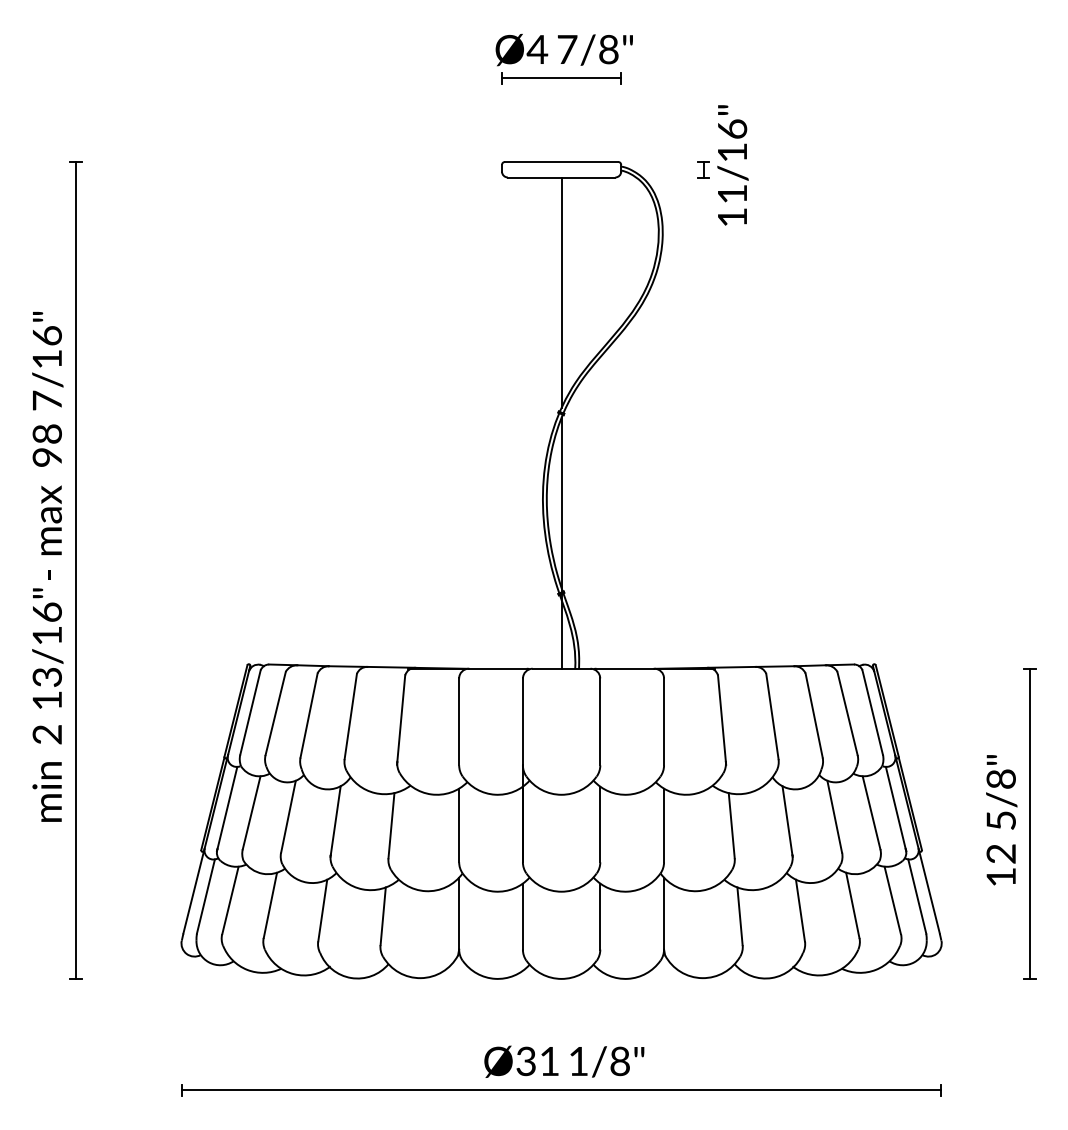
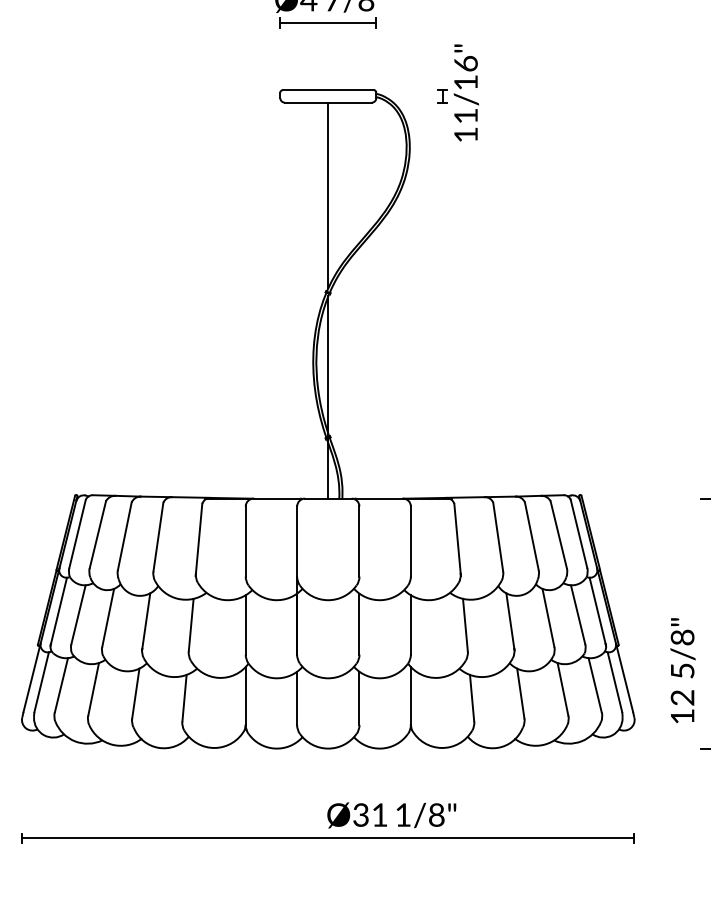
text: (1001, 820) -> (682, 670), moved
line: (1030, 823) -> (706, 623), removed
text: (564, 1061) -> (391, 815), moved

